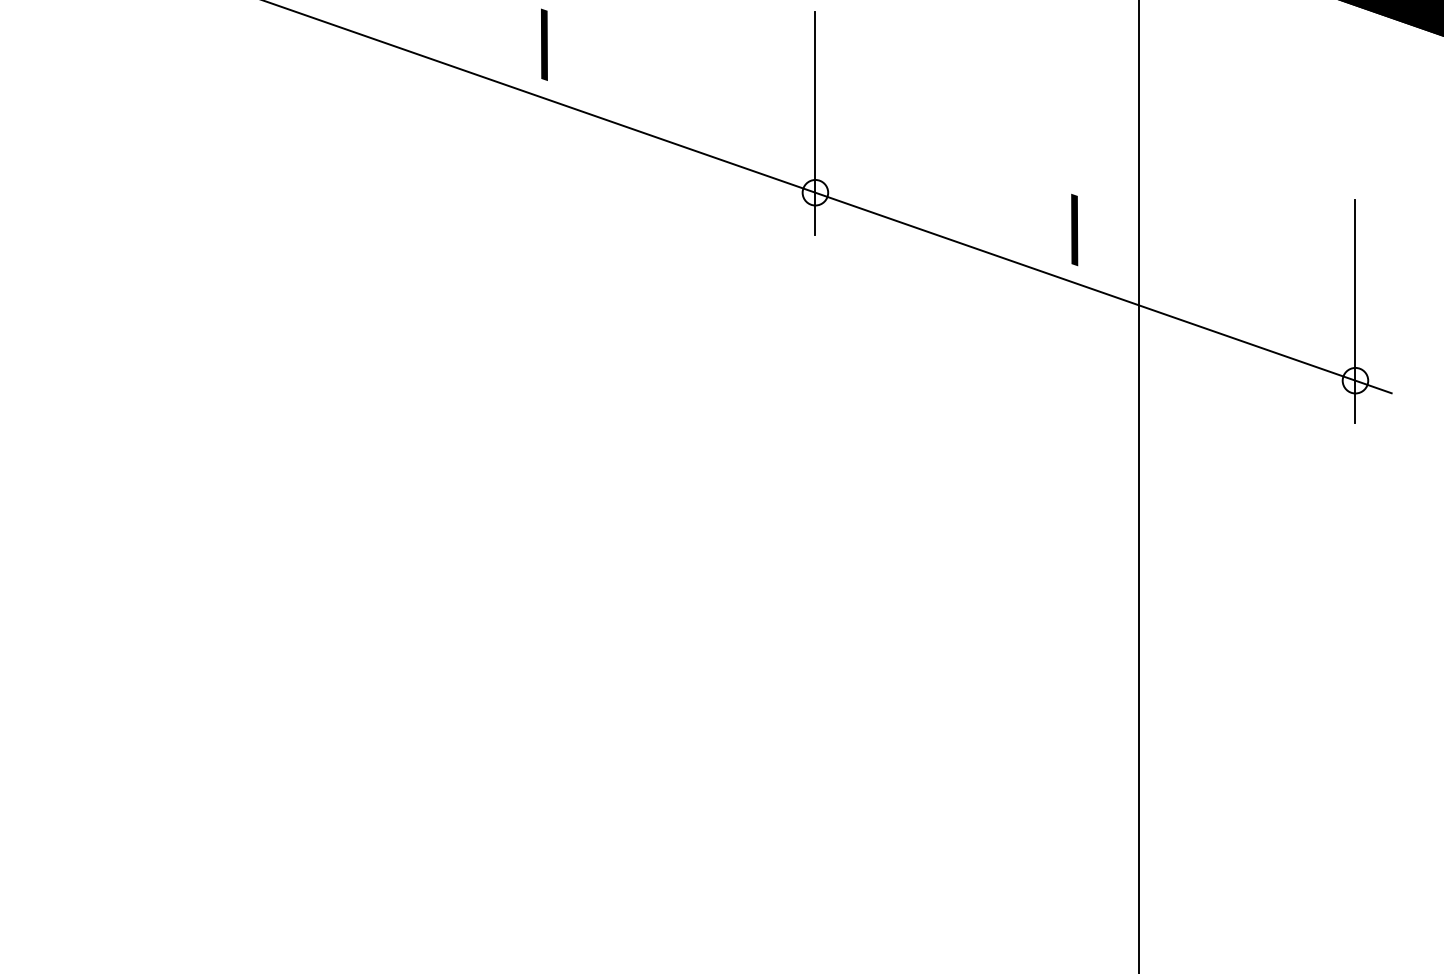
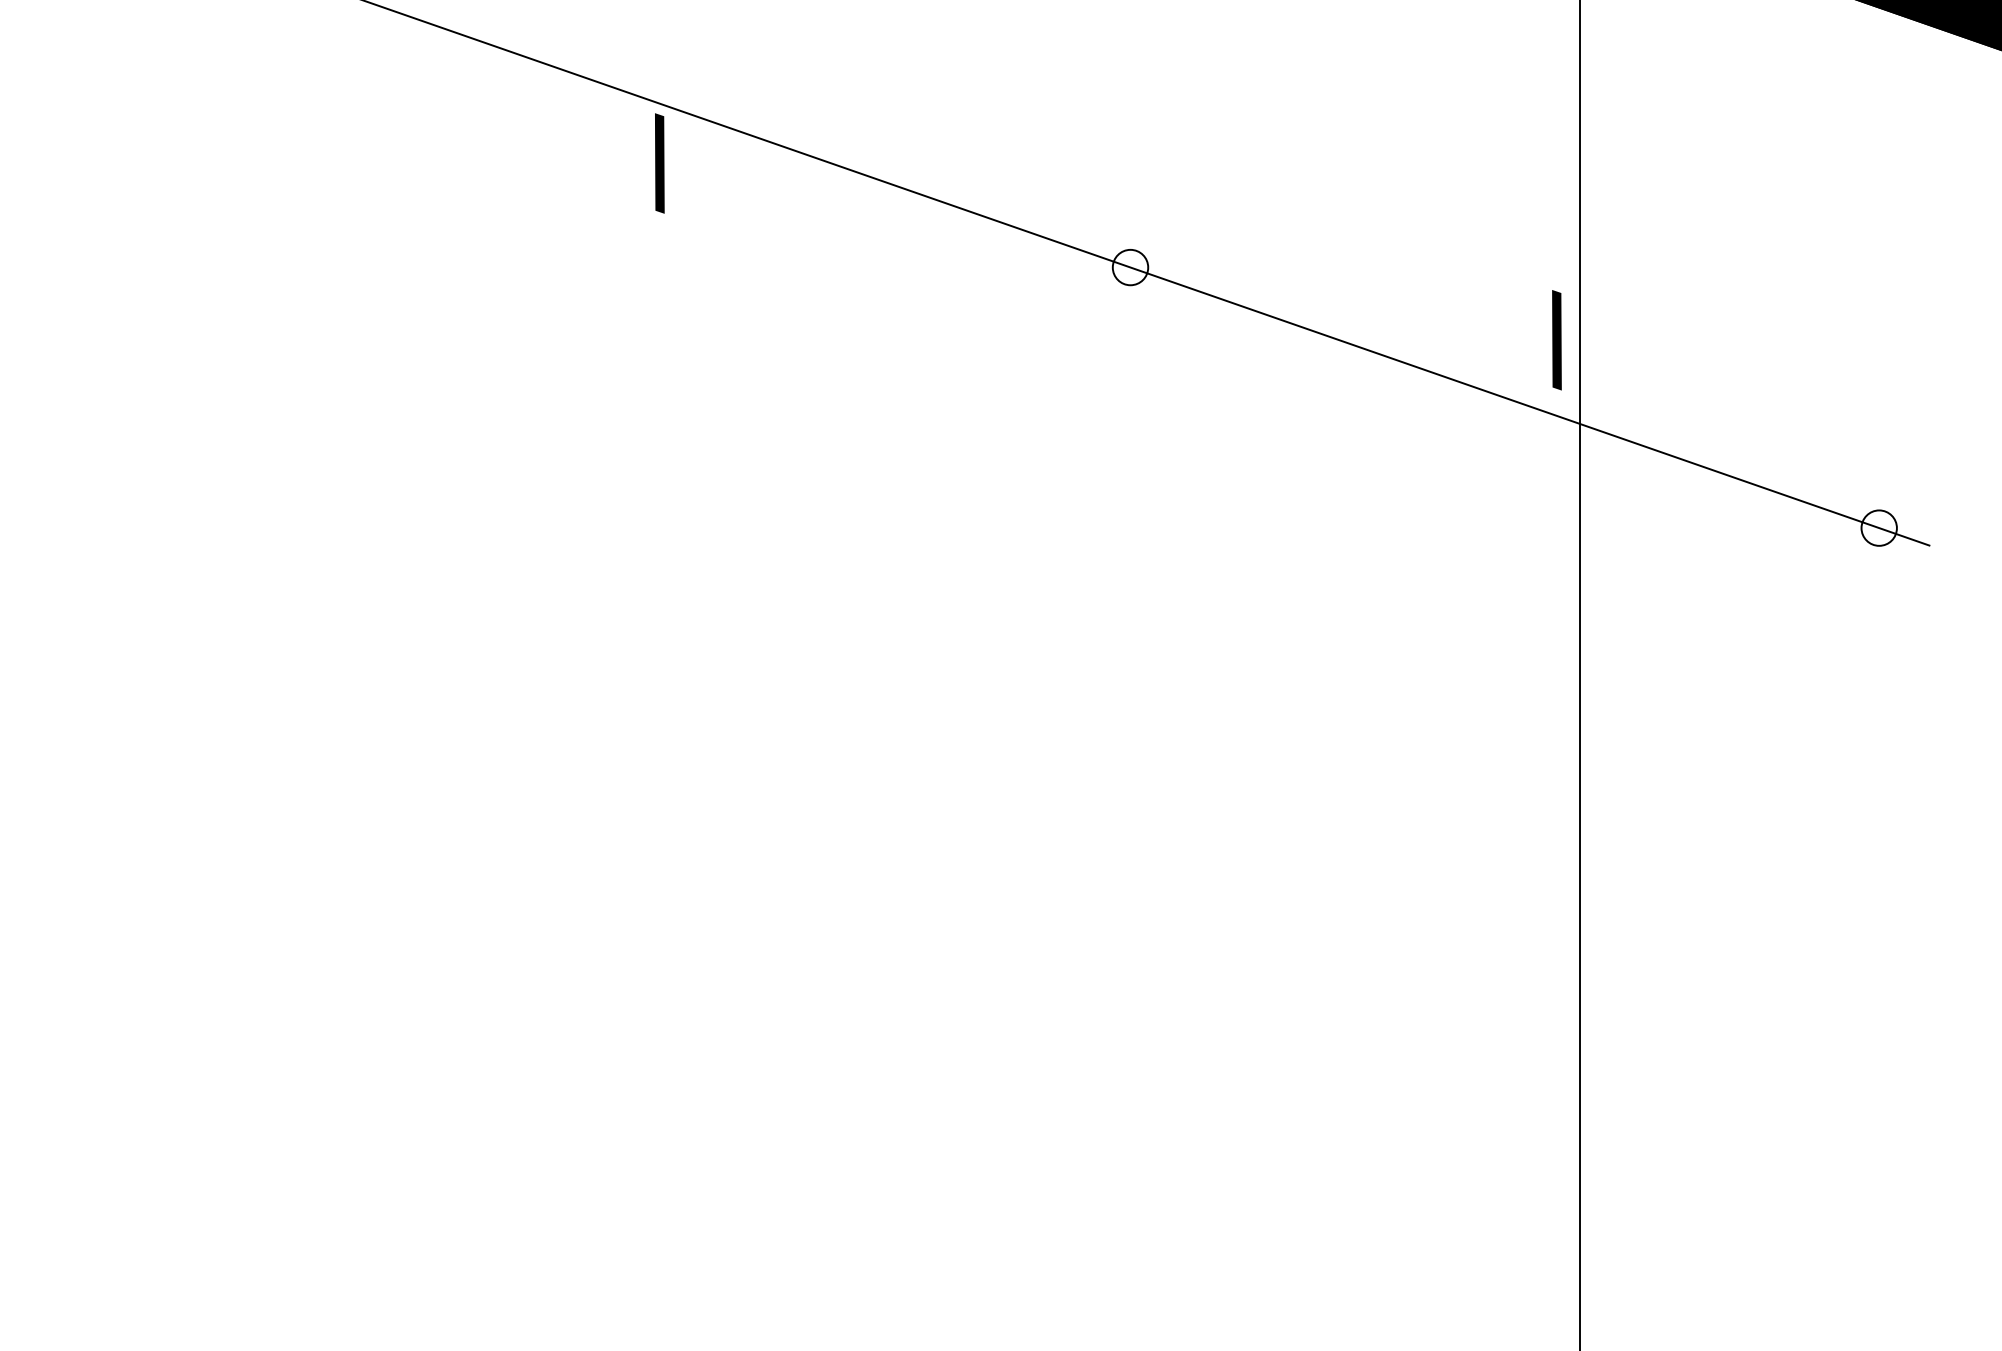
text: (544, 44) -> (659, 163), moved
line: (815, 122) -> (1130, 170), removed
text: (1074, 230) -> (1556, 340), moved
line: (1355, 311) -> (1879, 431), removed

